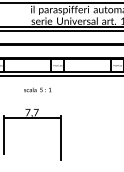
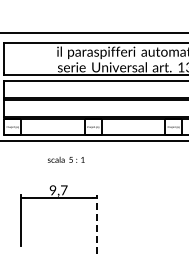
text: (27, 112) -> (52, 190), 7,7 -> 9,7
line: (60, 137) -> (96, 223), solid -> dashed

